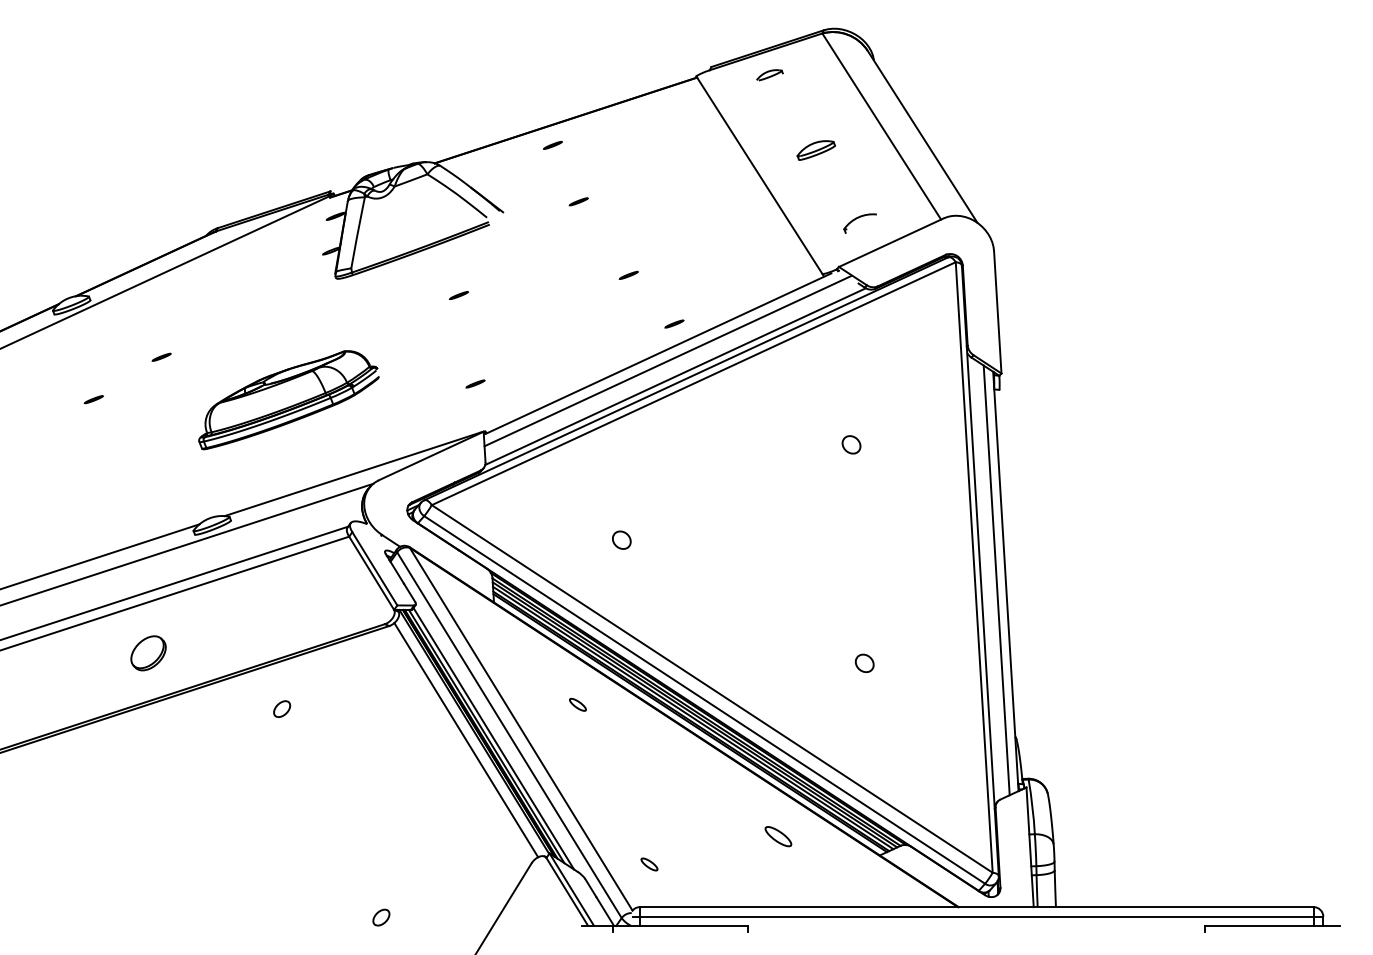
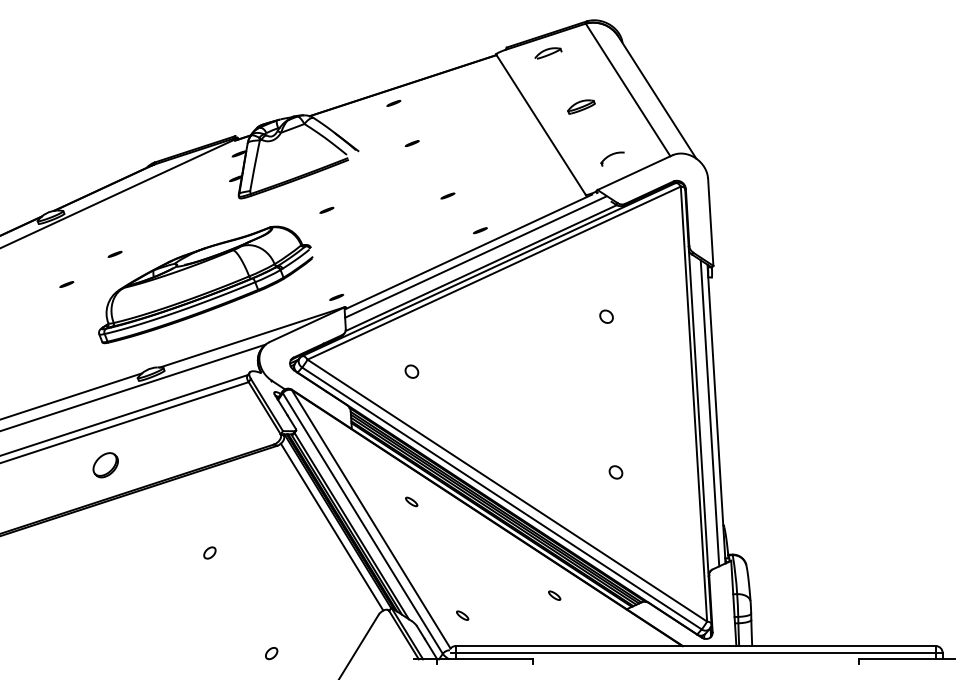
part: (770, 75) -> (548, 53), size x1.43
part: (475, 384) -> (336, 297), moved
part: (288, 399) -> (205, 284), size x1.67
part: (621, 539) -> (411, 371), moved
part: (281, 708) -> (209, 552), moved
part: (778, 836) -> (554, 595), size x0.62

